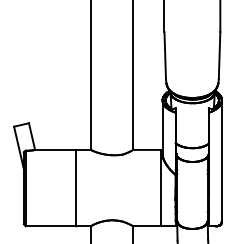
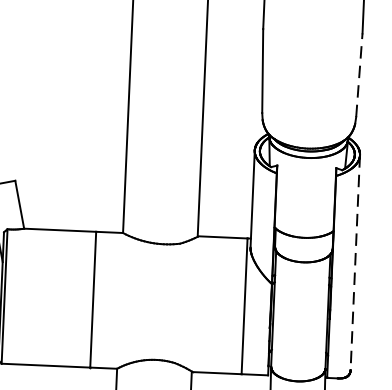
line: (219, 55) -> (359, 75), solid -> dashed
line: (221, 161) -> (354, 263), solid -> dashed

